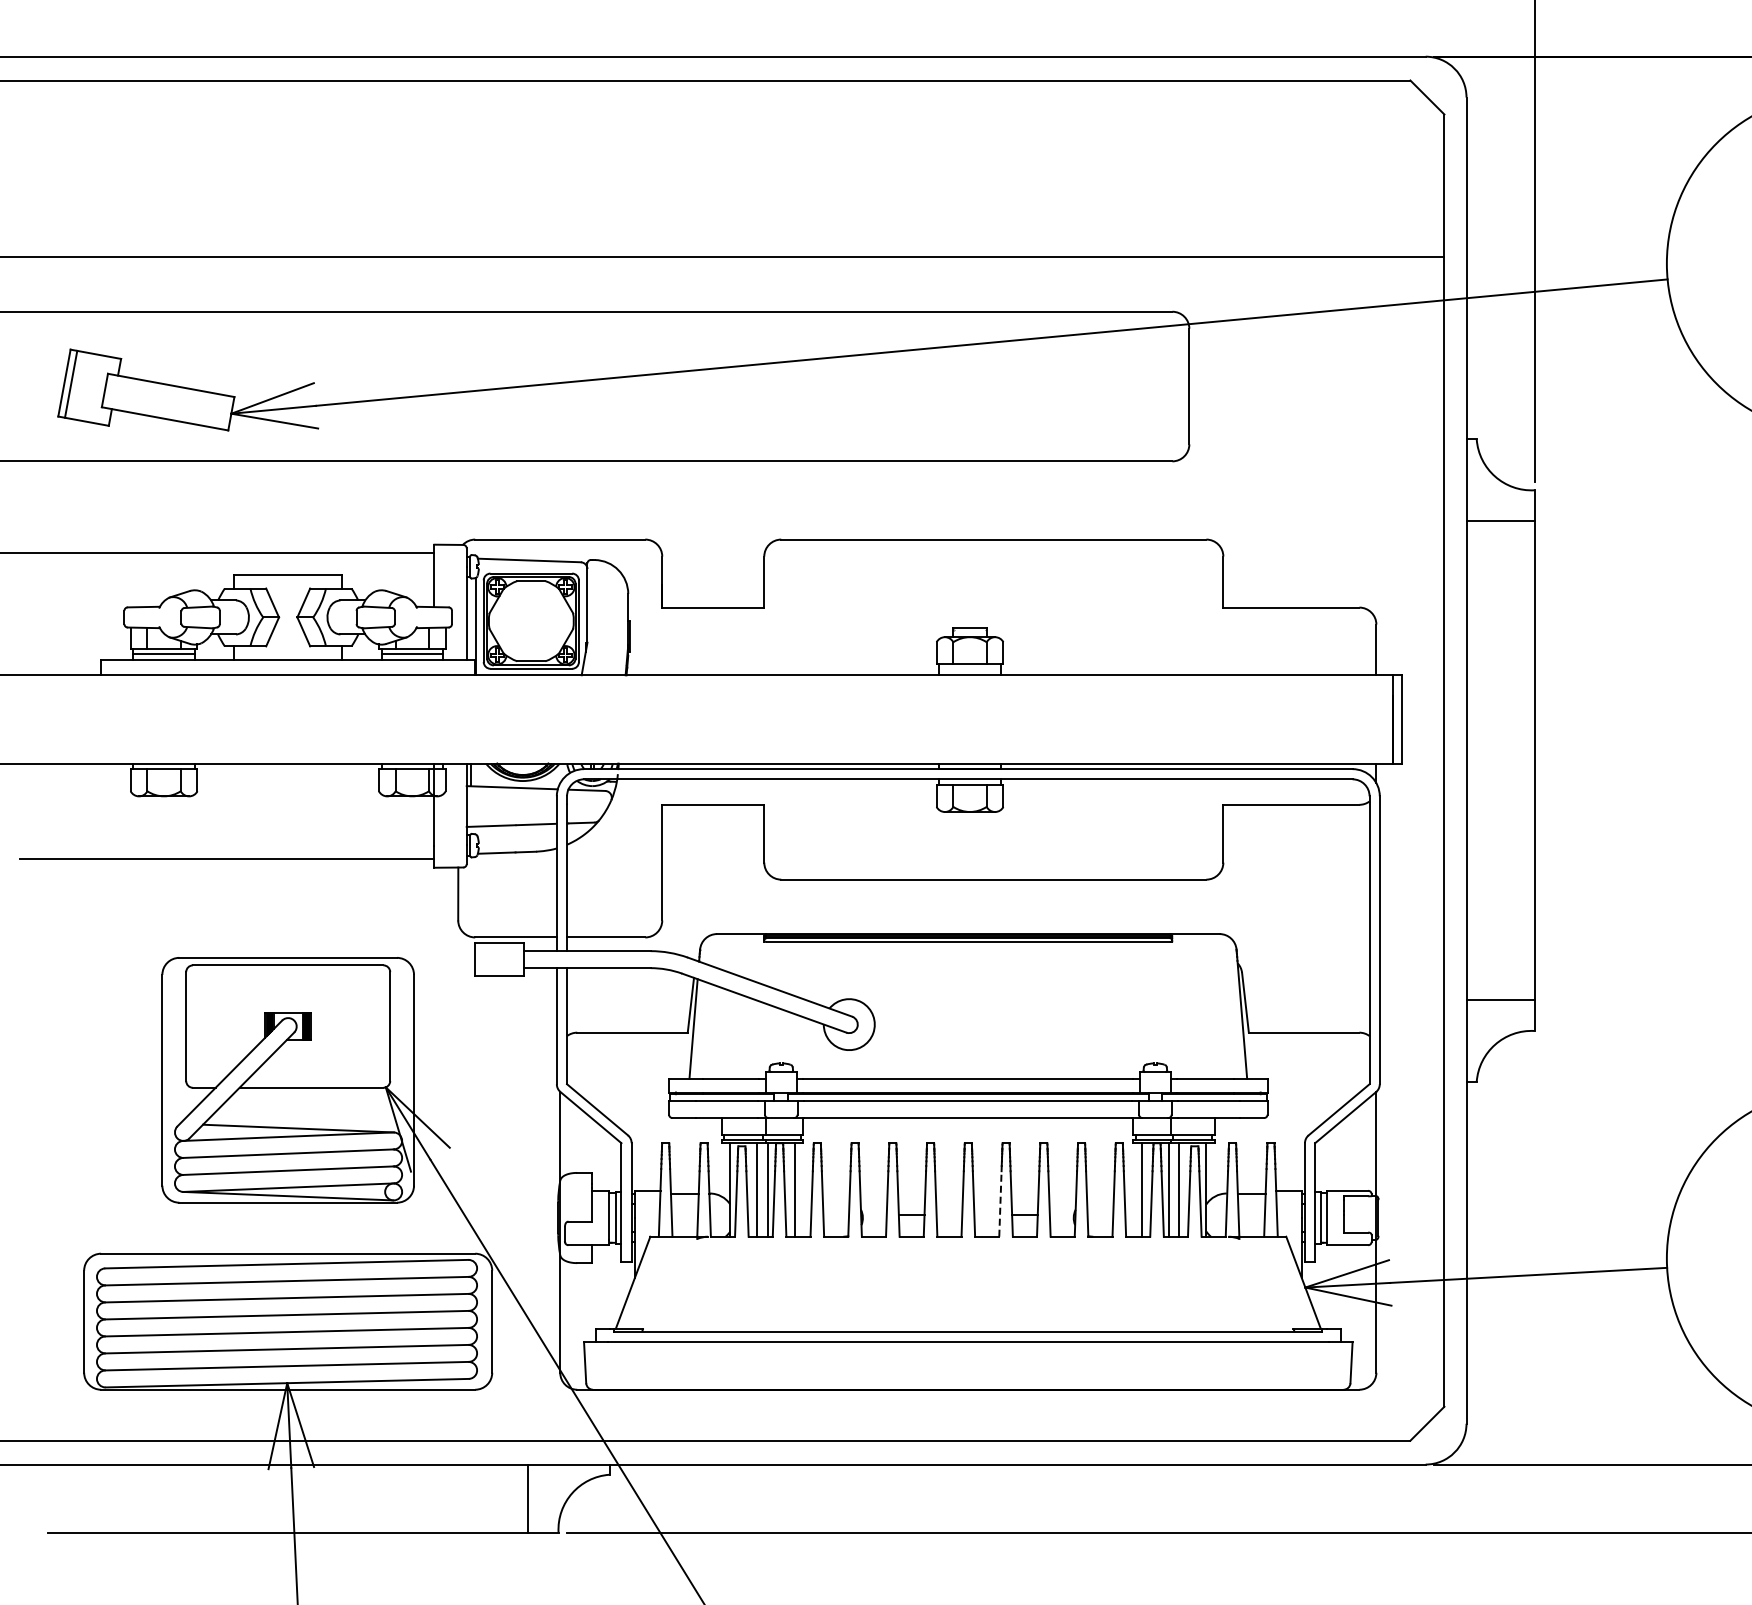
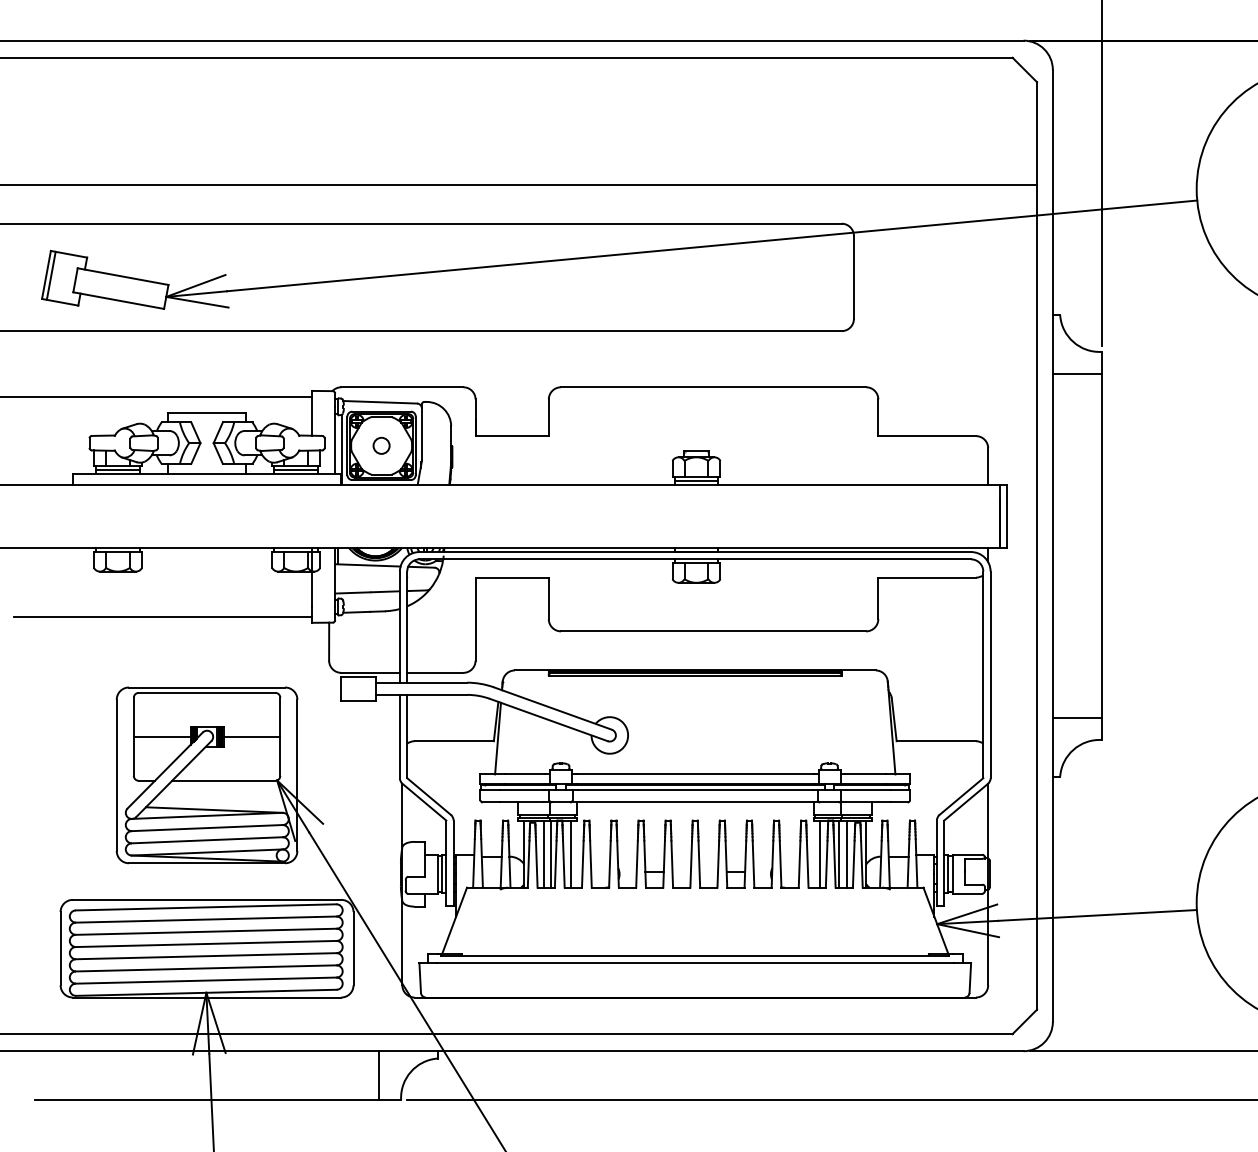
circle: (531, 621) -> (381, 446), added
line: (969, 669) -> (696, 480), added
line: (225, 1026) -> (162, 736), added
line: (350, 1026) -> (251, 736), added
line: (1000, 1203) -> (718, 863), dashed -> solid

